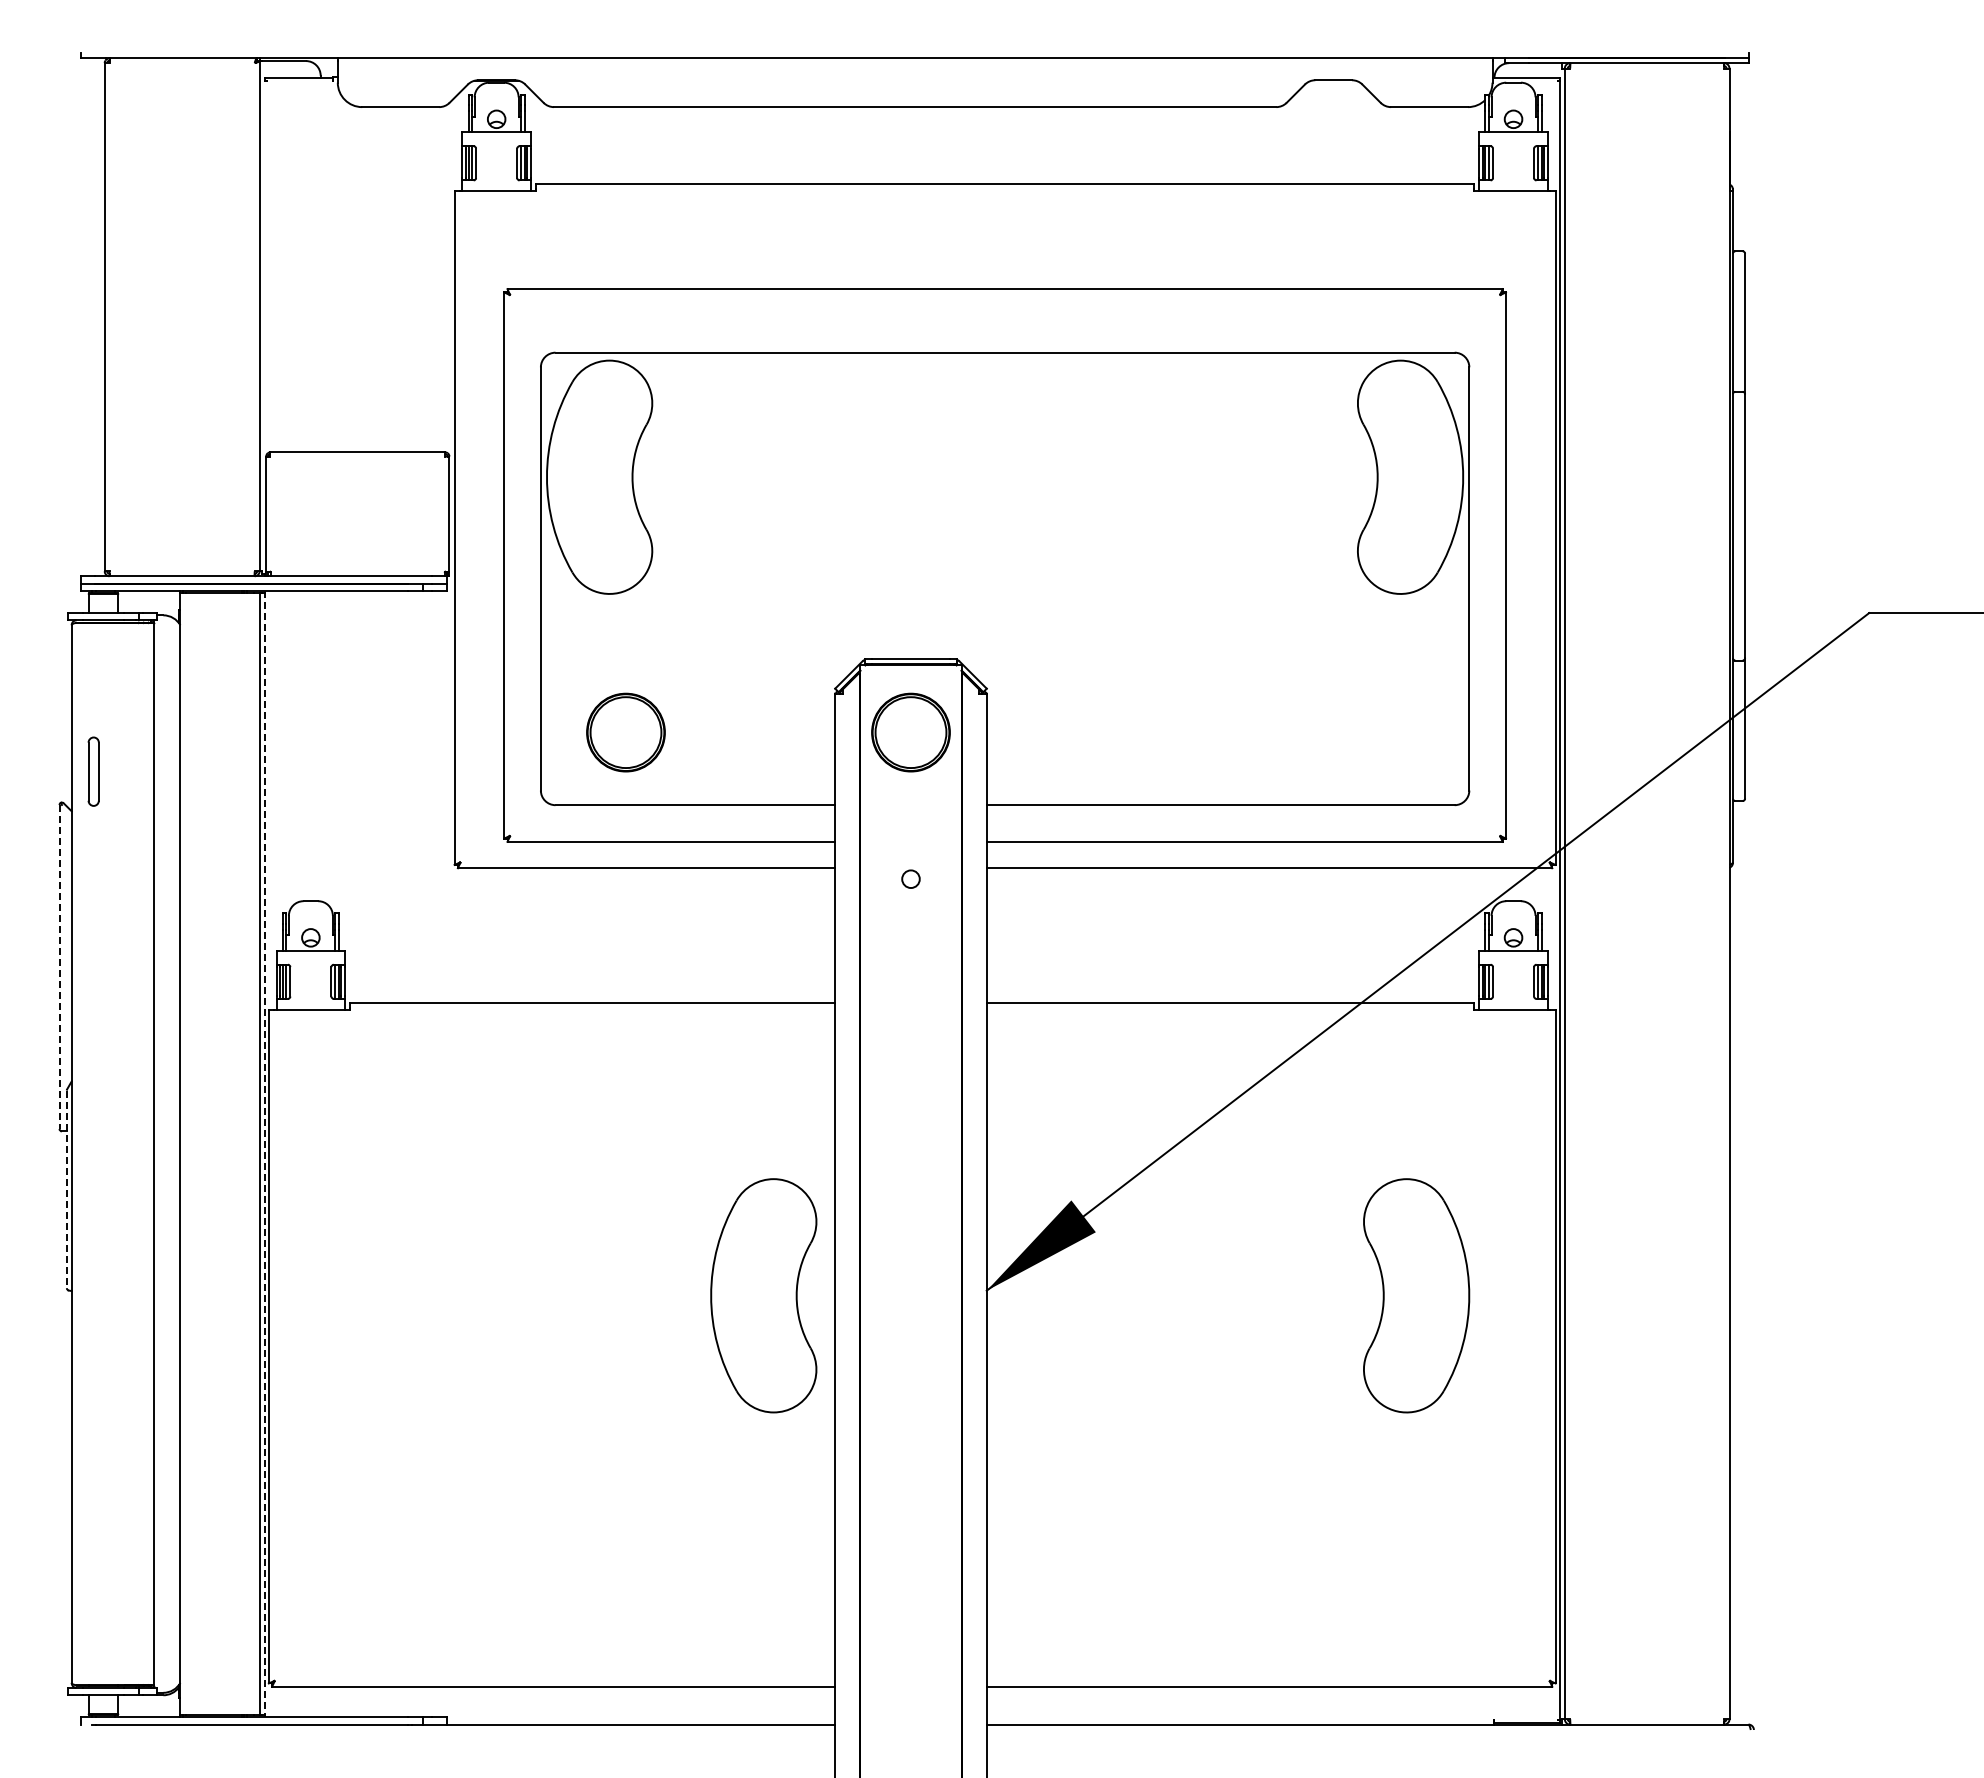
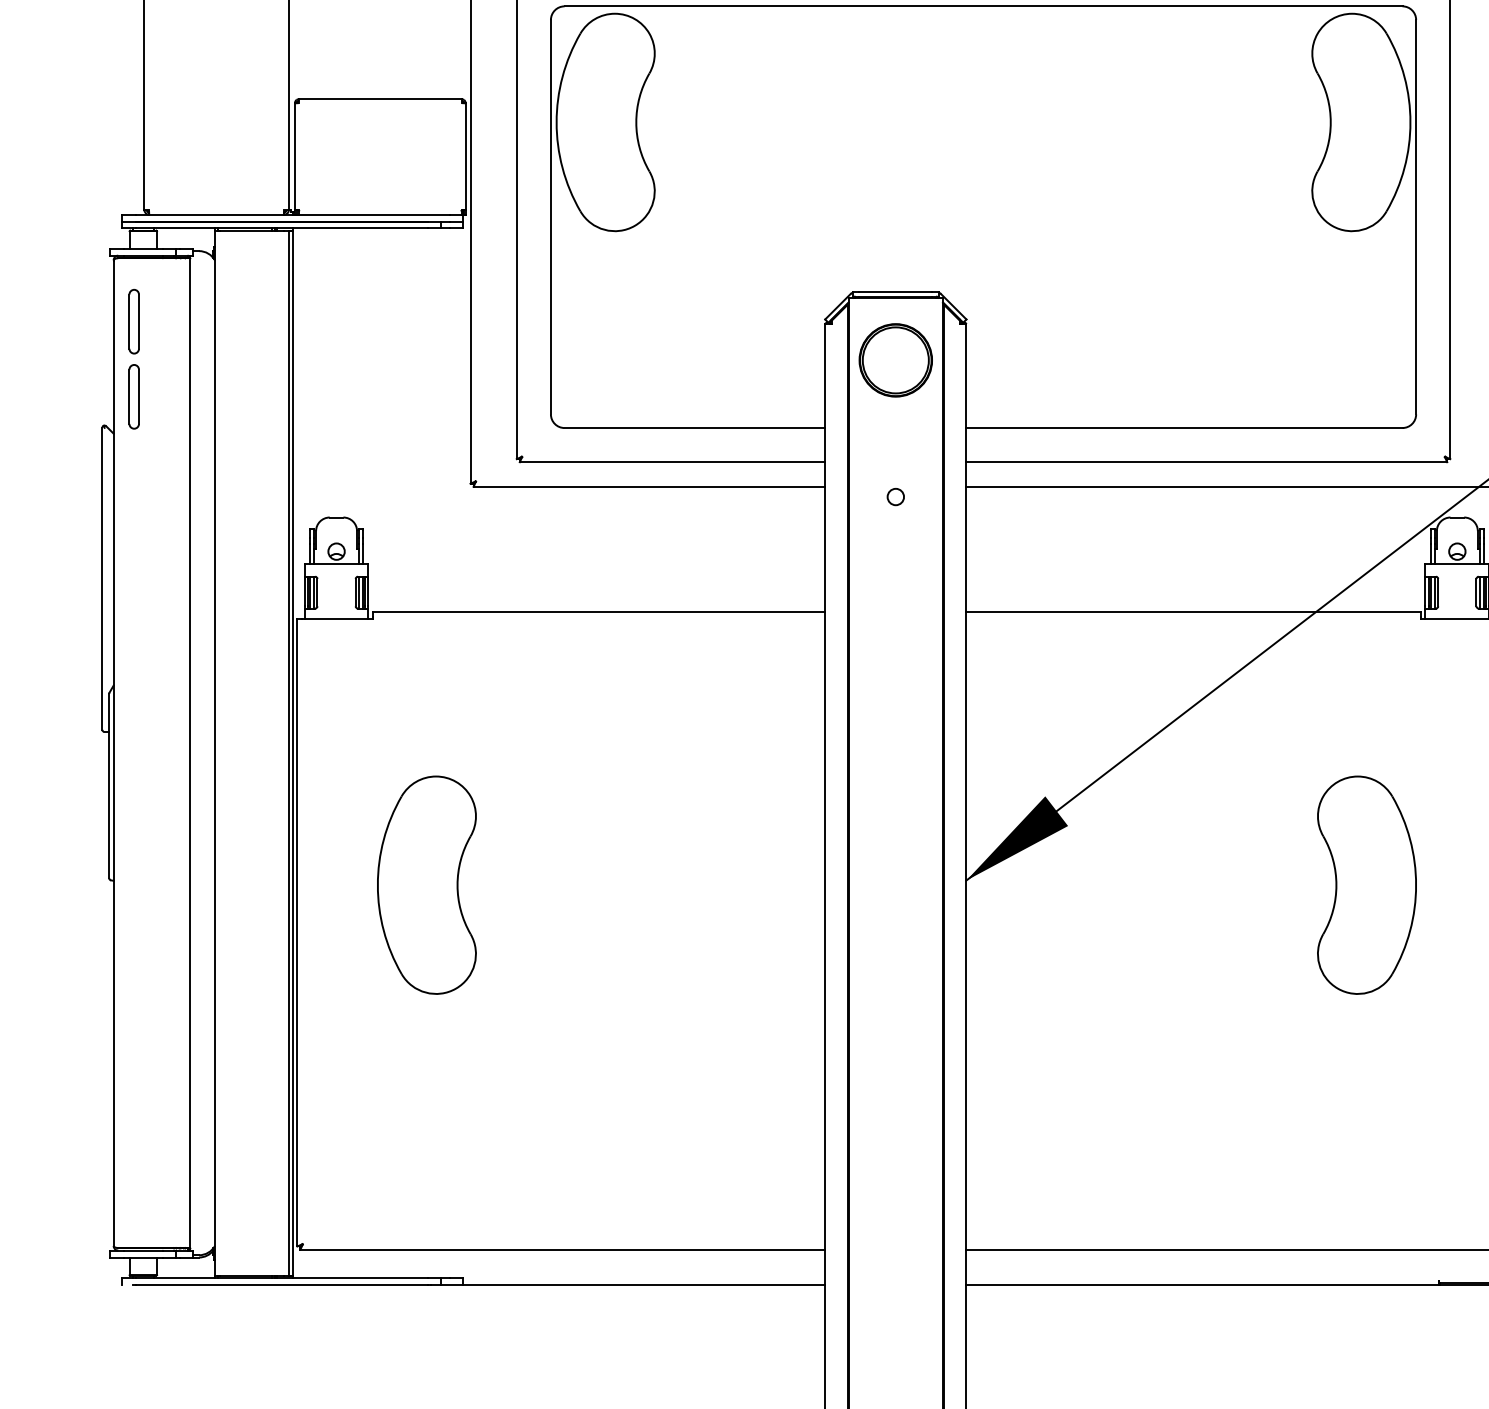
part: (93, 691) -> (134, 322), added
part: (625, 732) -> (629, 360), removed
line: (59, 966) -> (102, 578), dashed -> solid
line: (264, 1154) -> (293, 753), dashed -> solid
line: (66, 1189) -> (108, 786), dashed -> solid
part: (763, 1295) -> (426, 884), moved

